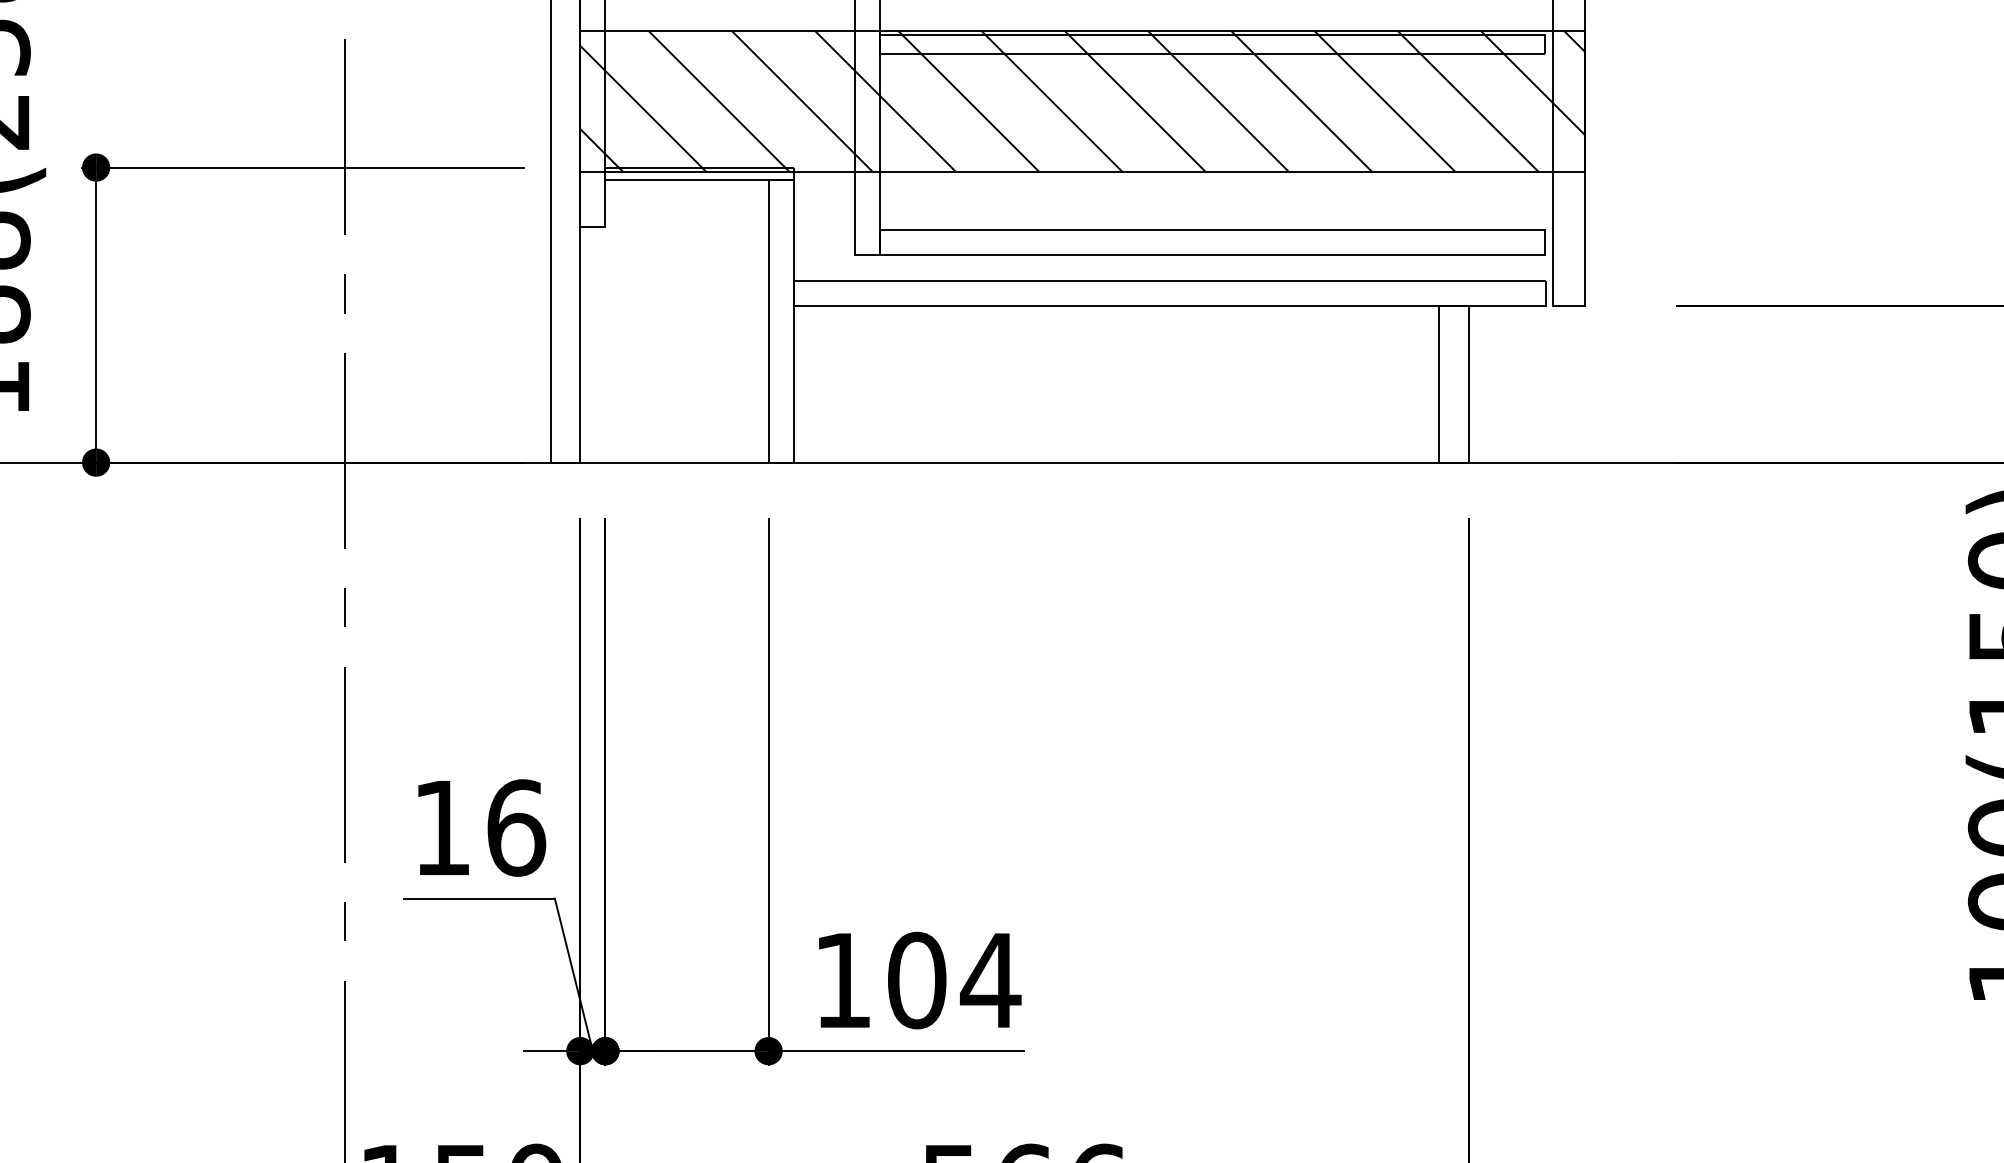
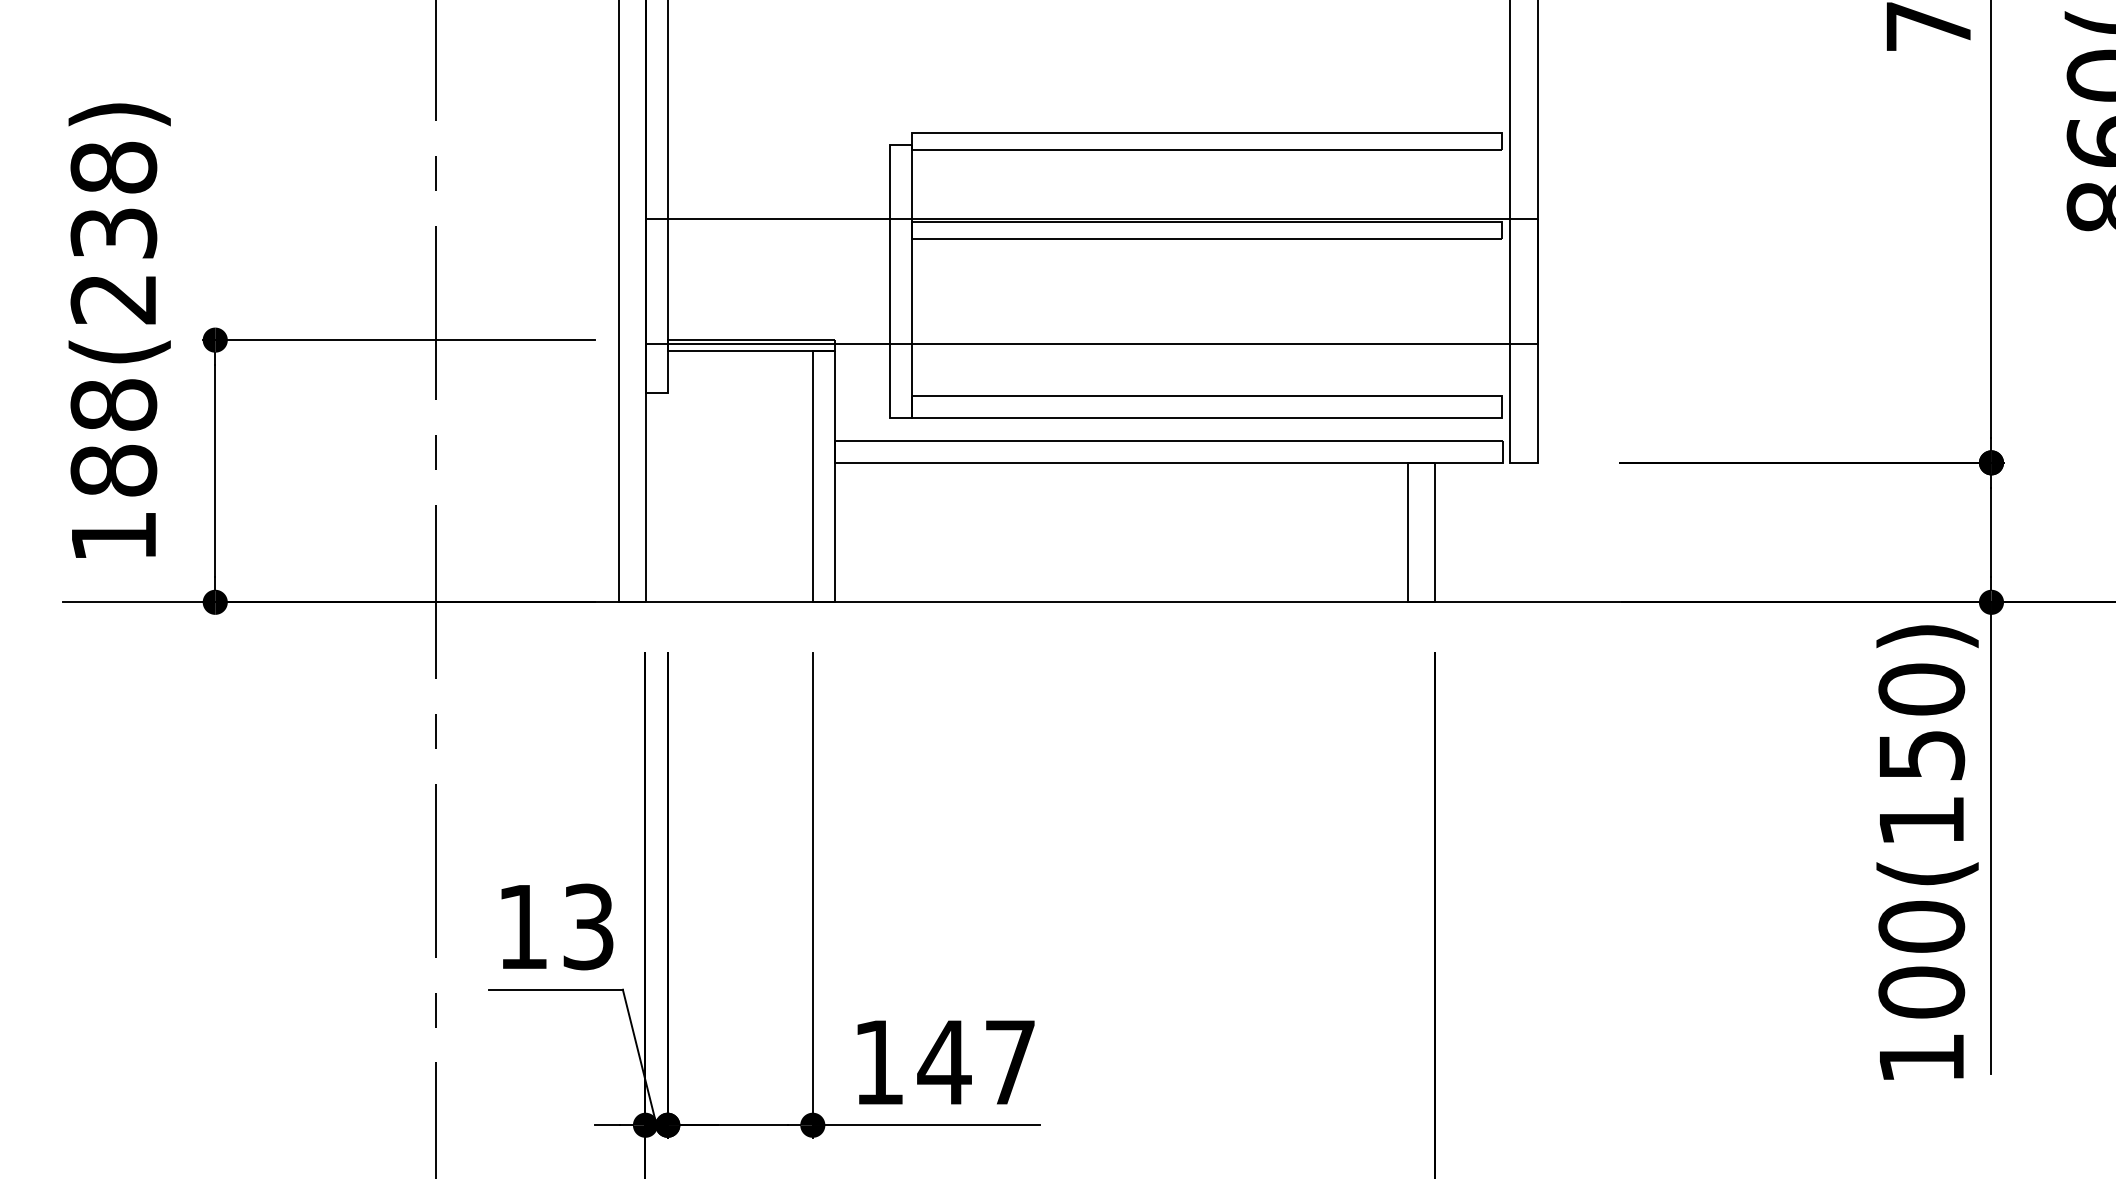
hatch: (1082, 101) -> (1091, 281), removed
text: (517, 827) -> (589, 926), 16 -> 13
text: (953, 980) -> (977, 1062), 104 -> 147

